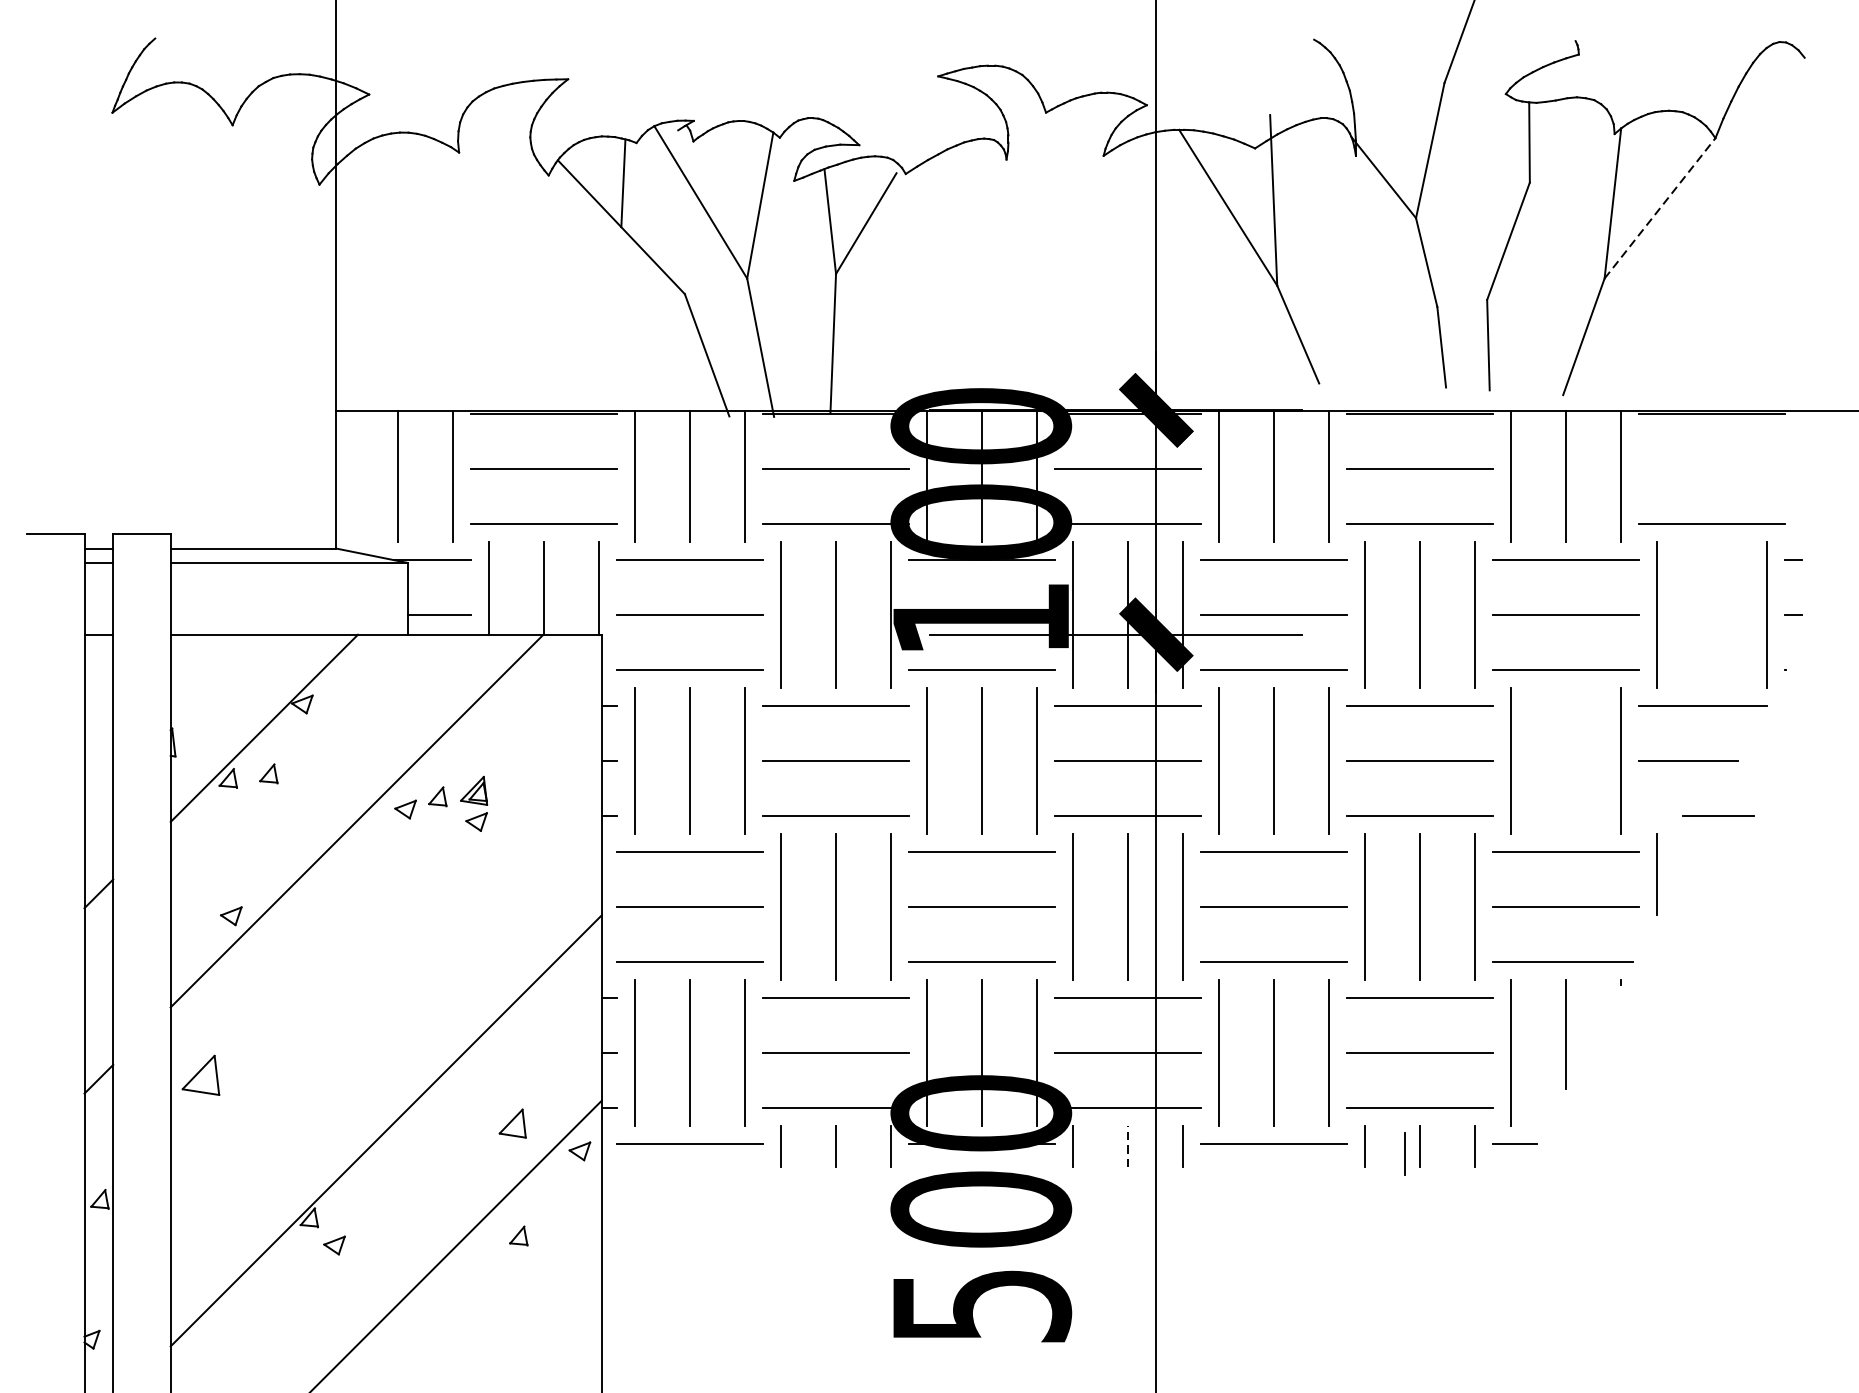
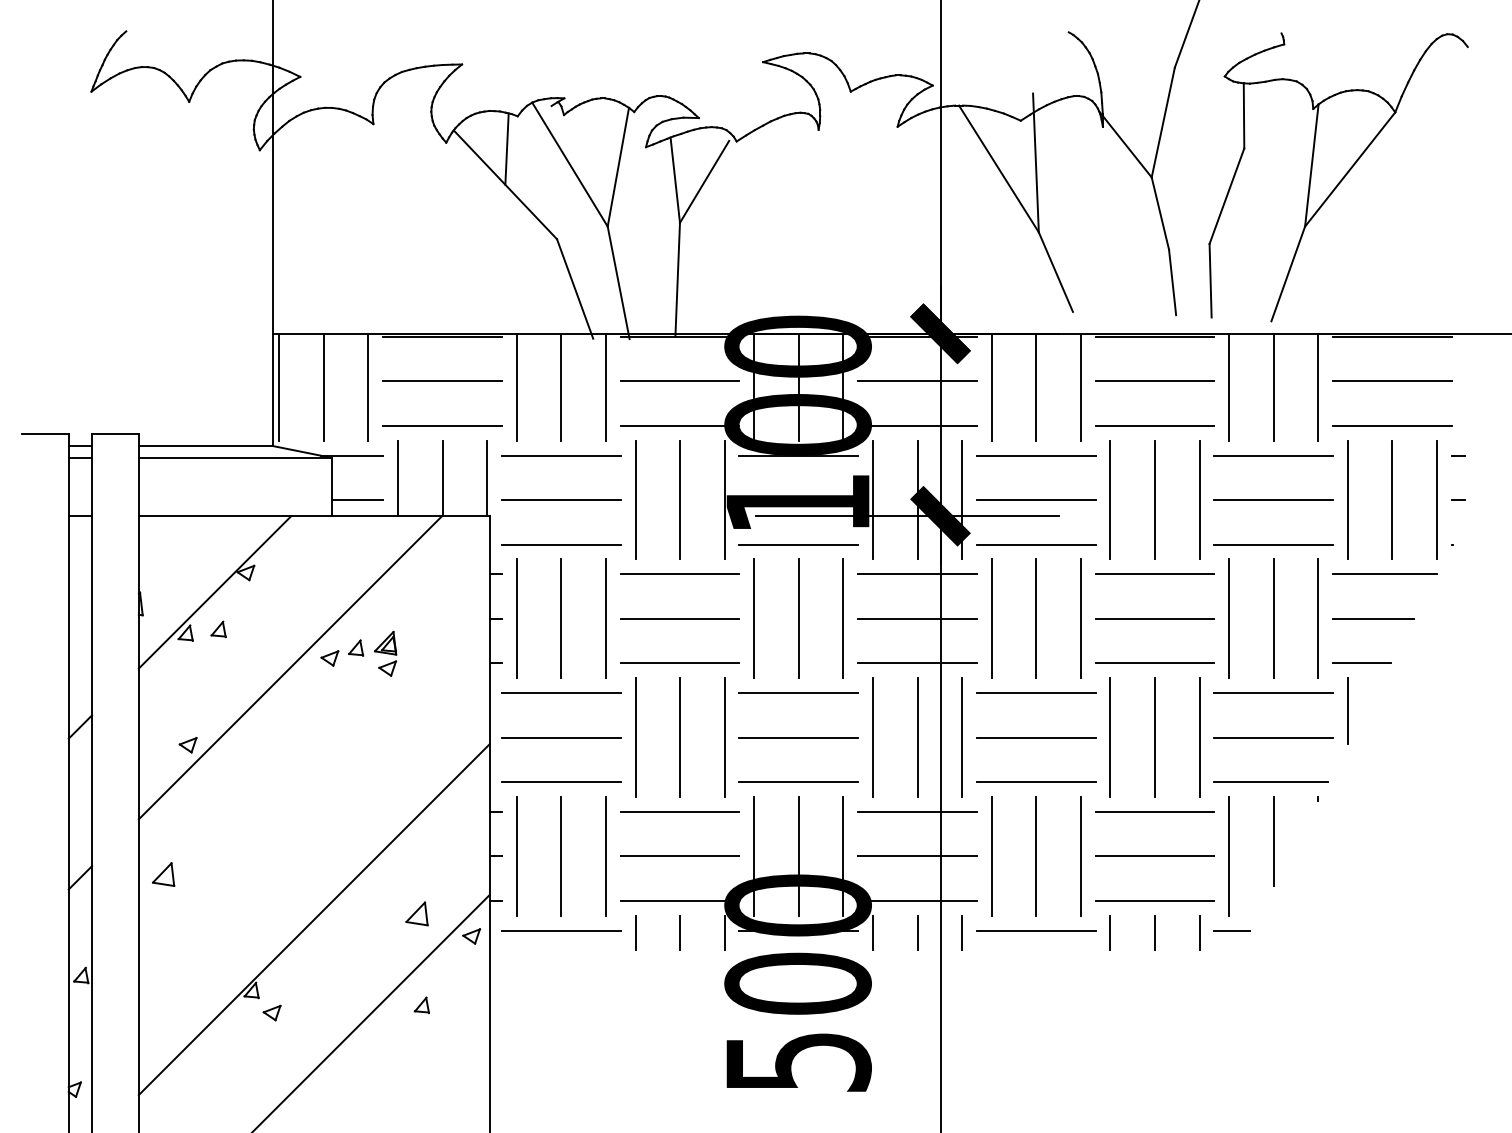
line: (1660, 208) -> (1350, 169), dashed -> solid
line: (1712, 469) -> (1392, 381), added
line: (343, 475) -> (279, 386), added
line: (1712, 614) -> (1392, 499), added
line: (1565, 760) -> (1273, 618), added
line: (1718, 814) -> (1361, 662), moved
part: (201, 1075) -> (163, 874), size x0.71
line: (1128, 1146) -> (917, 932), dashed -> solid
line: (1404, 1153) -> (1142, 938), removed

